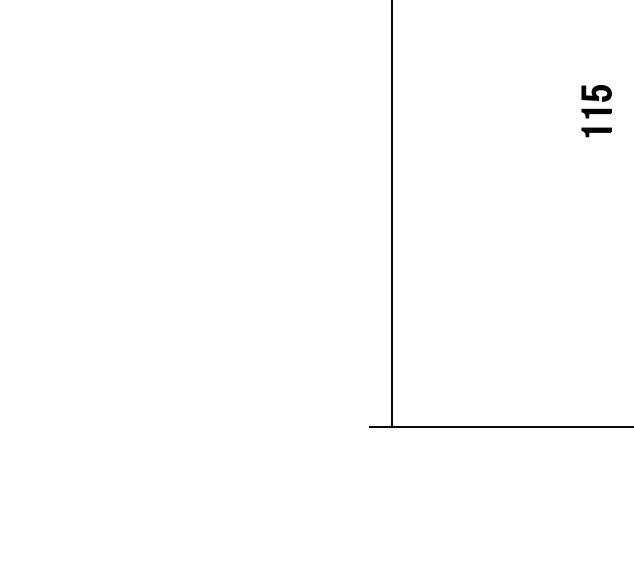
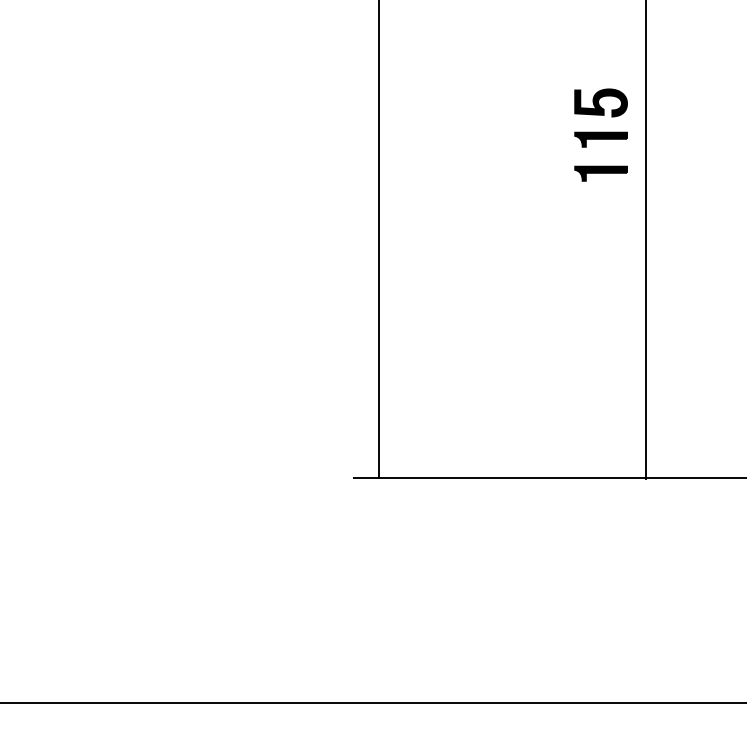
part: (596, 110) -> (600, 134), size x1.67

